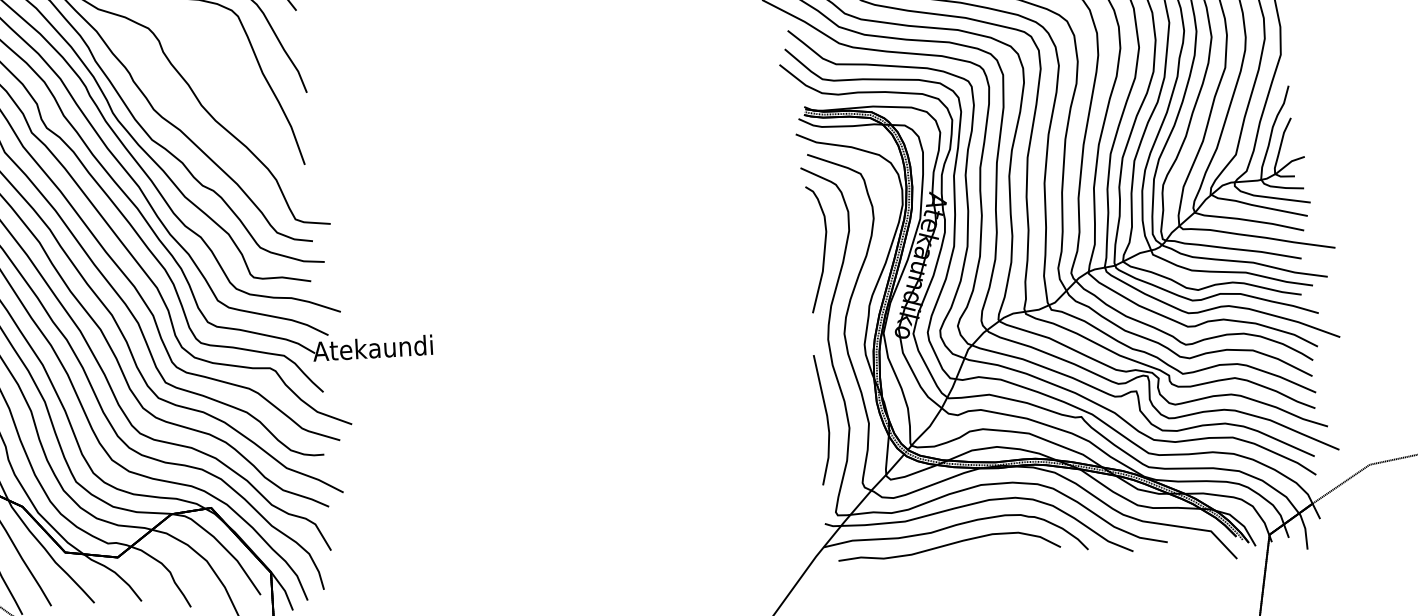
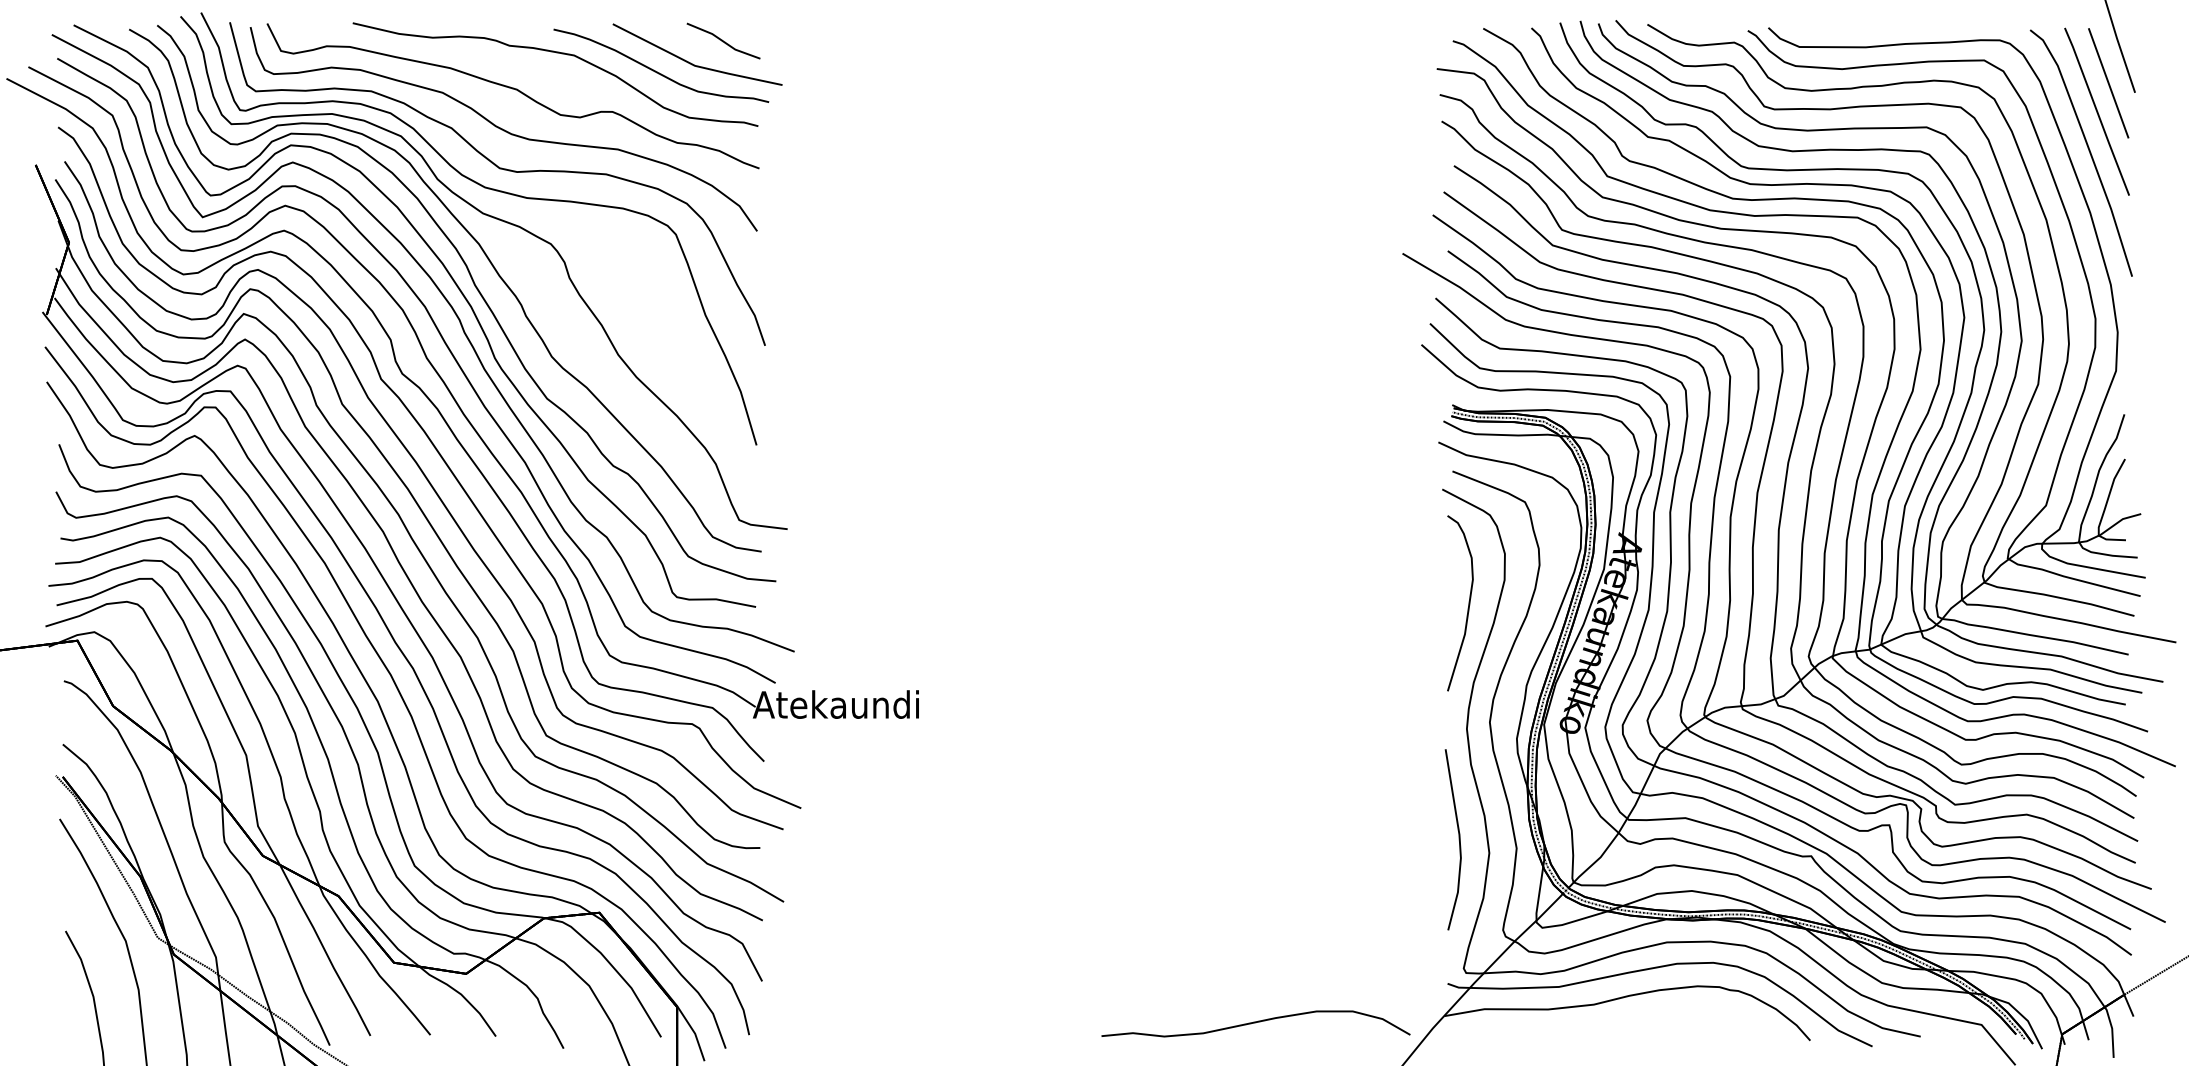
part: (948, 545) -> (1255, 1023), moved

